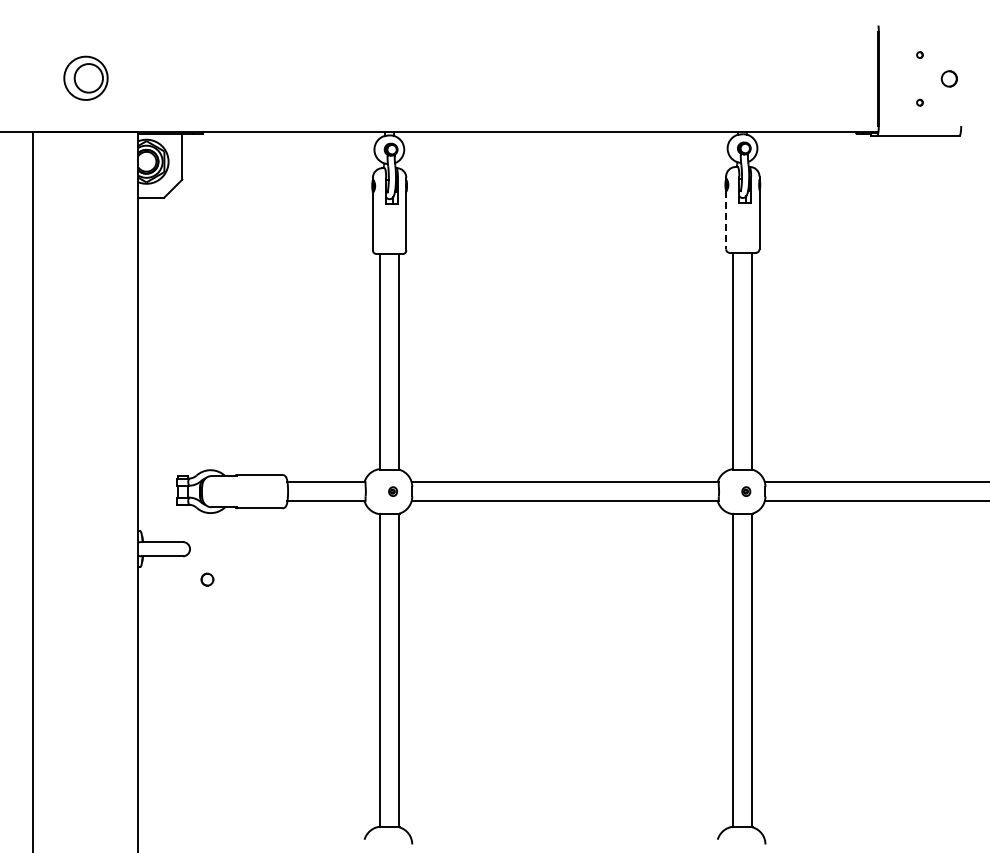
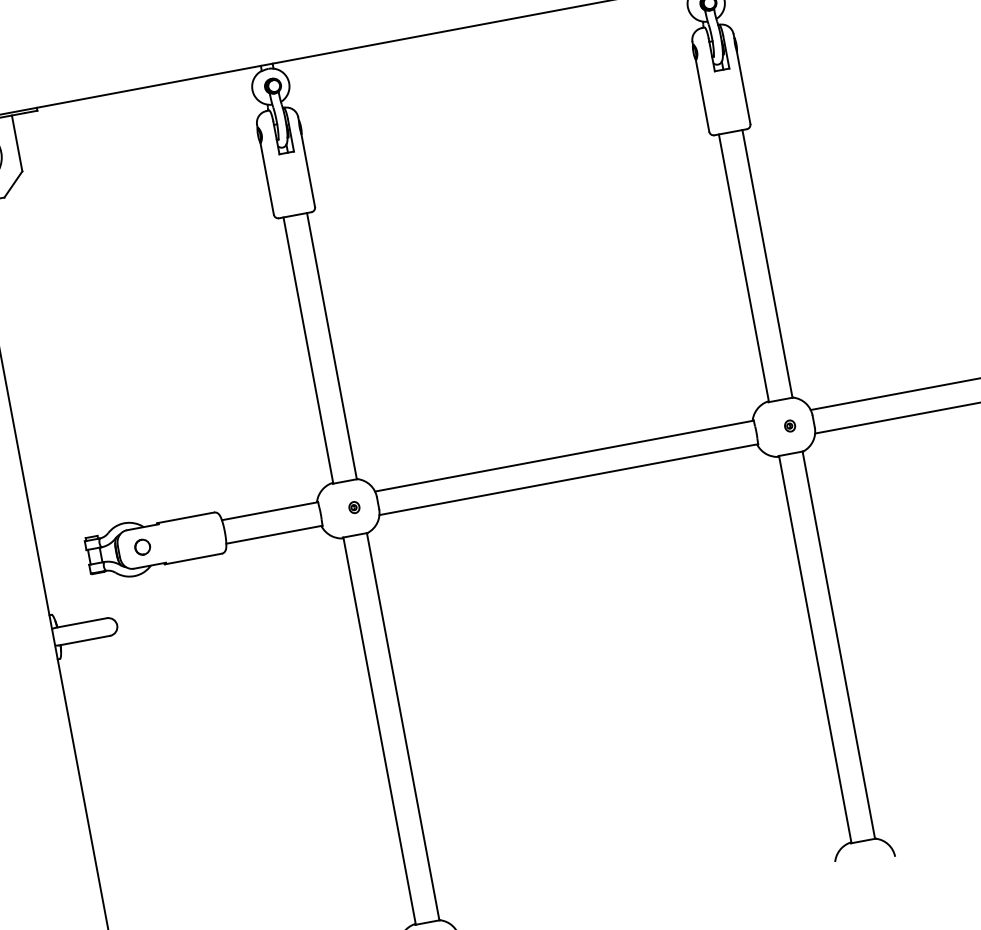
line: (726, 220) -> (703, 96), dashed -> solid
part: (207, 579) -> (142, 546), moved

